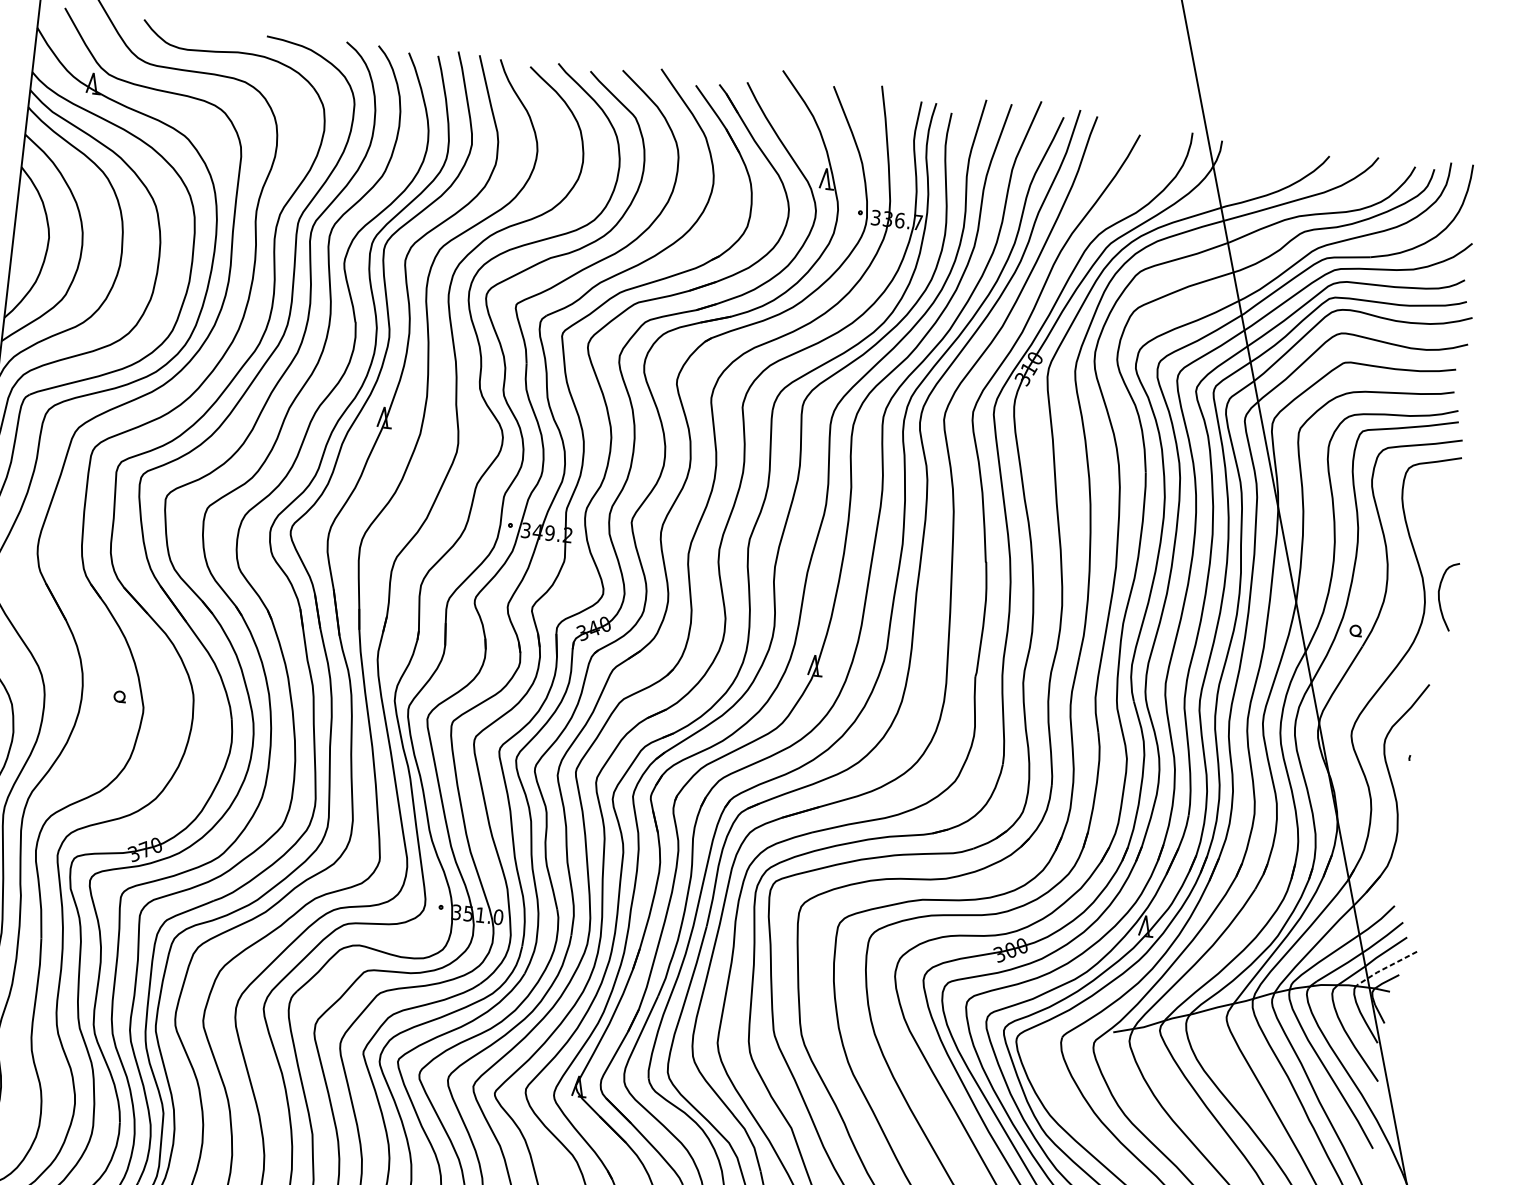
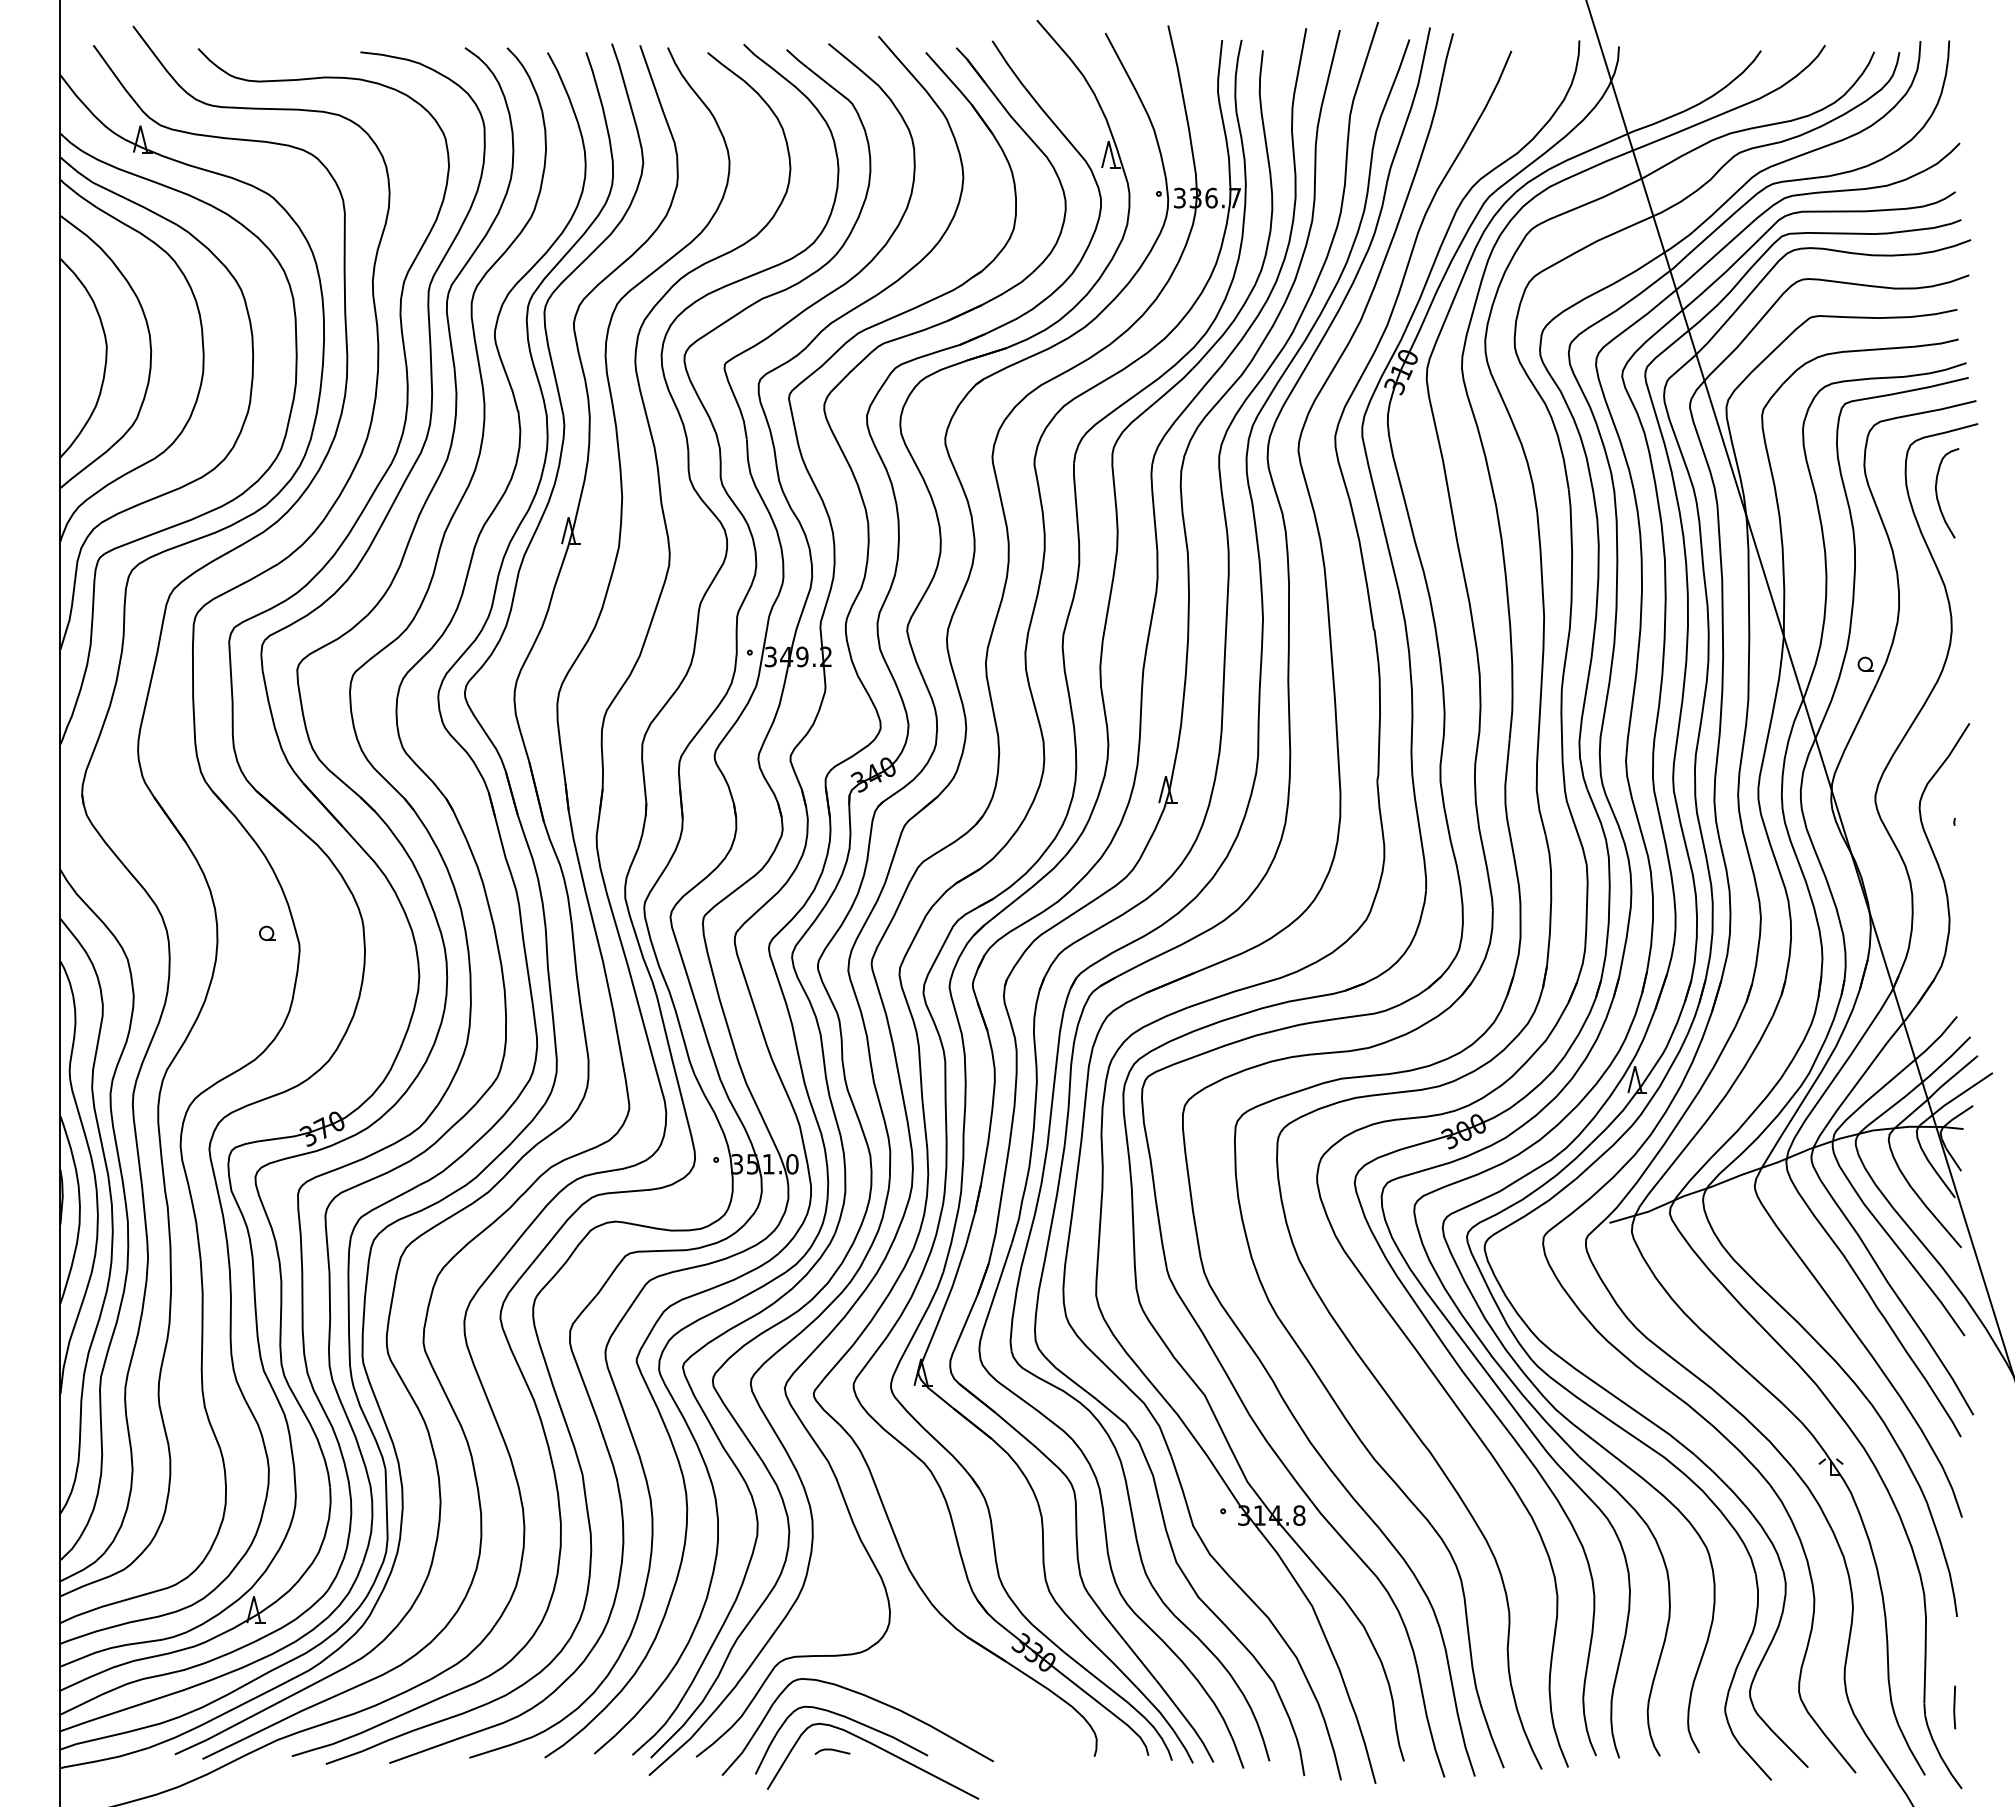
curve: (1439, 595) -> (1937, 493), moved
line: (1385, 967) -> (1954, 1098), dashed -> solid

